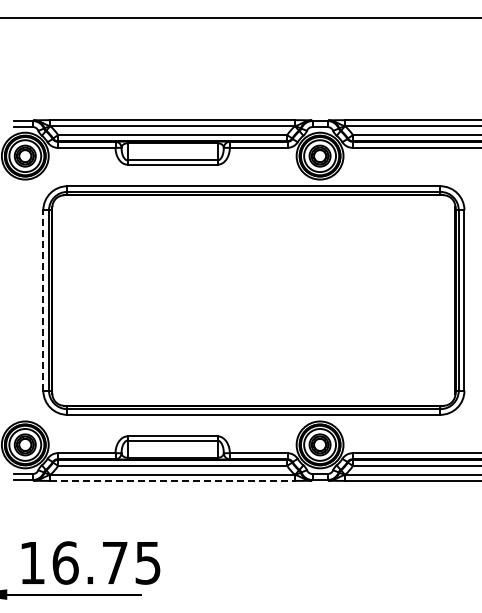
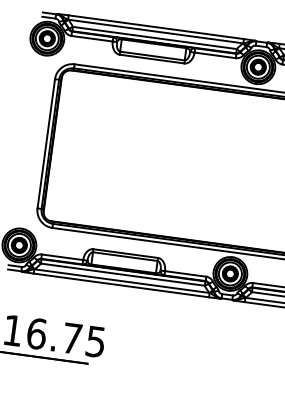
line: (43, 300) -> (46, 143), dashed -> solid
line: (173, 480) -> (122, 285), dashed -> solid

